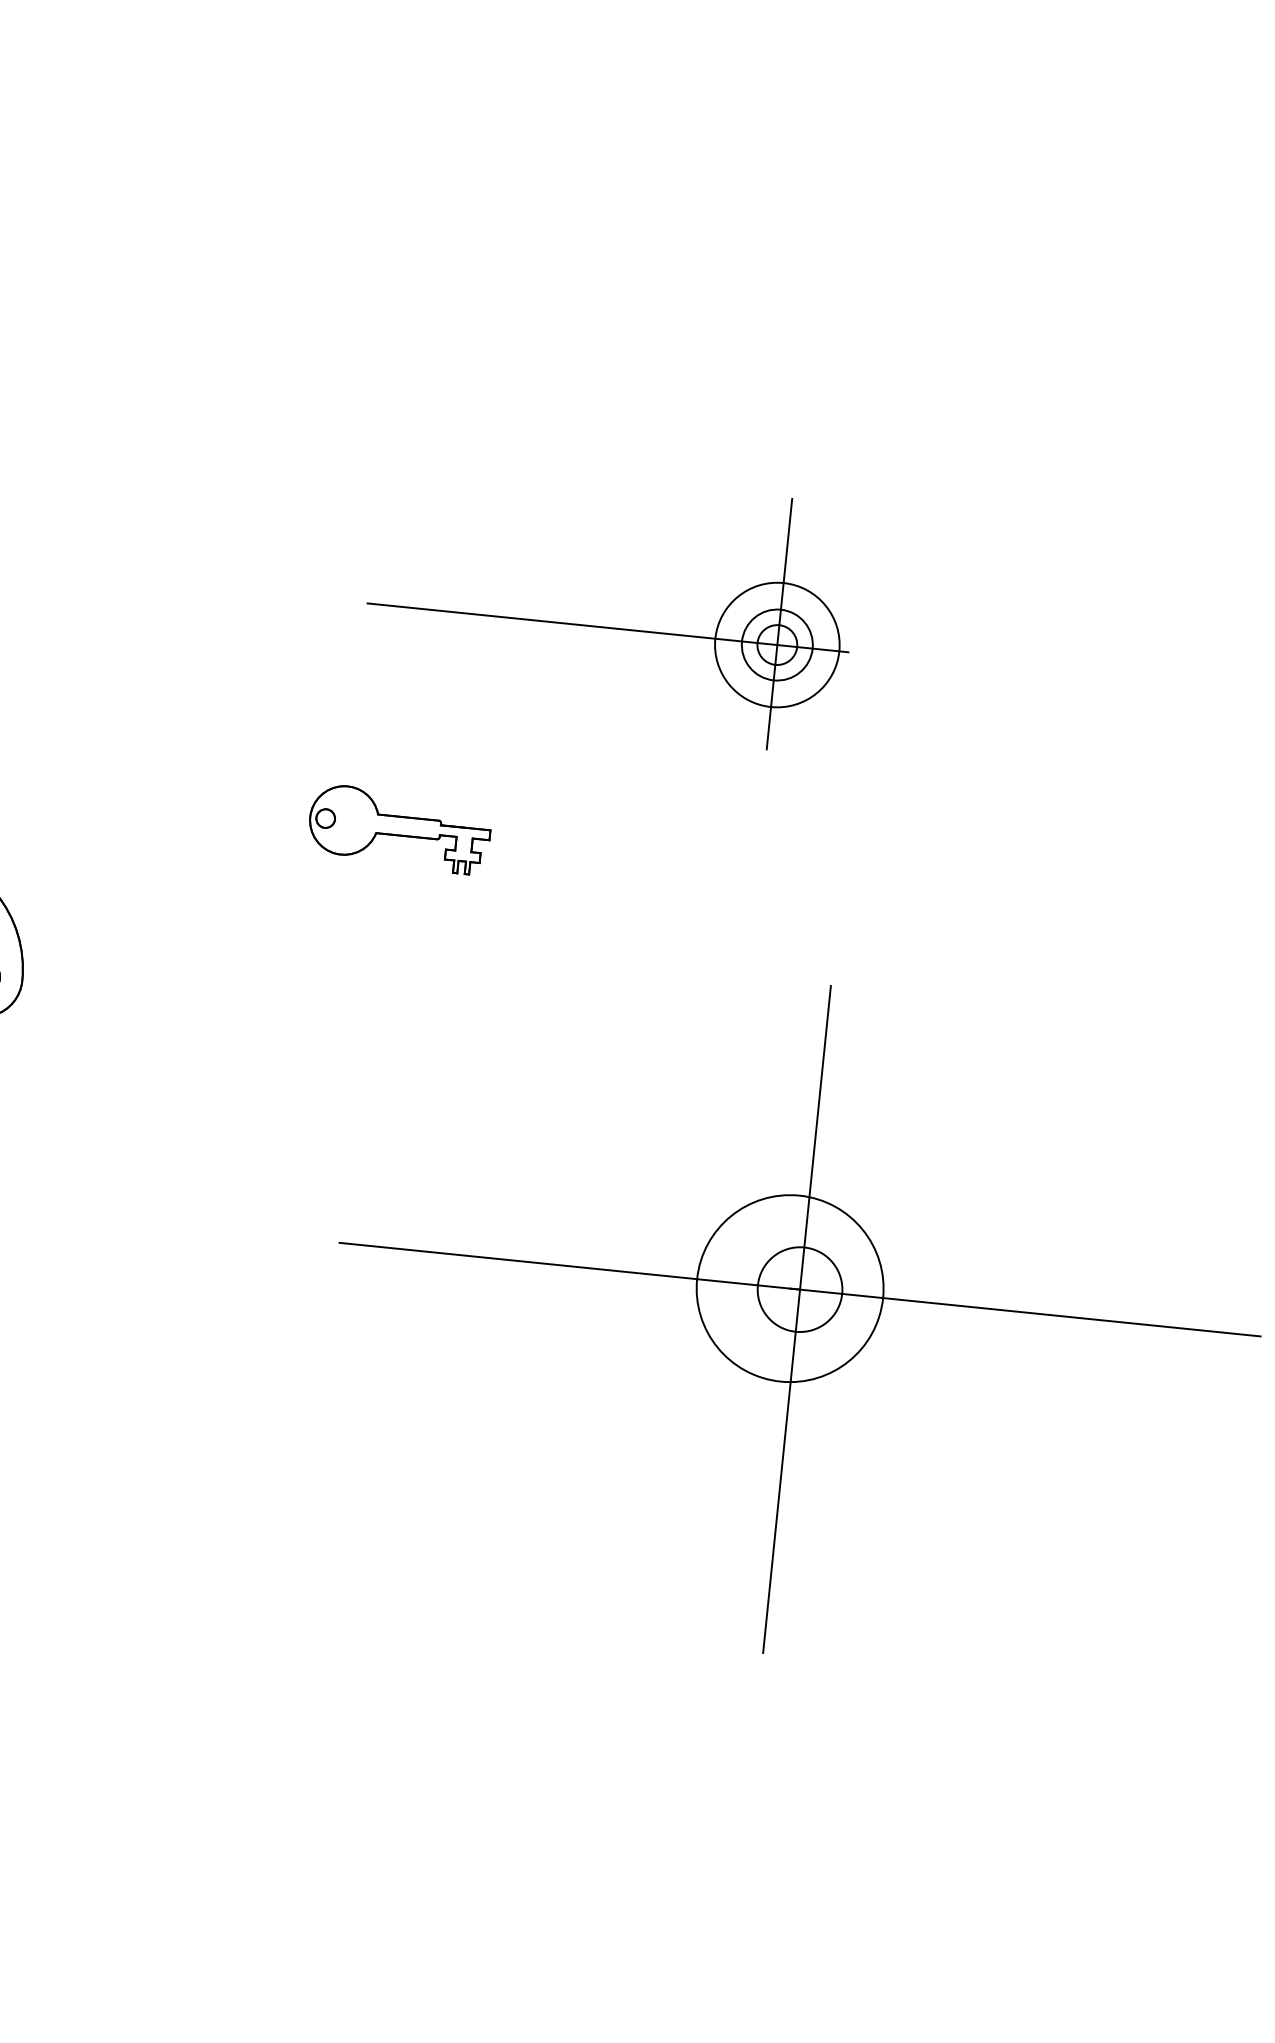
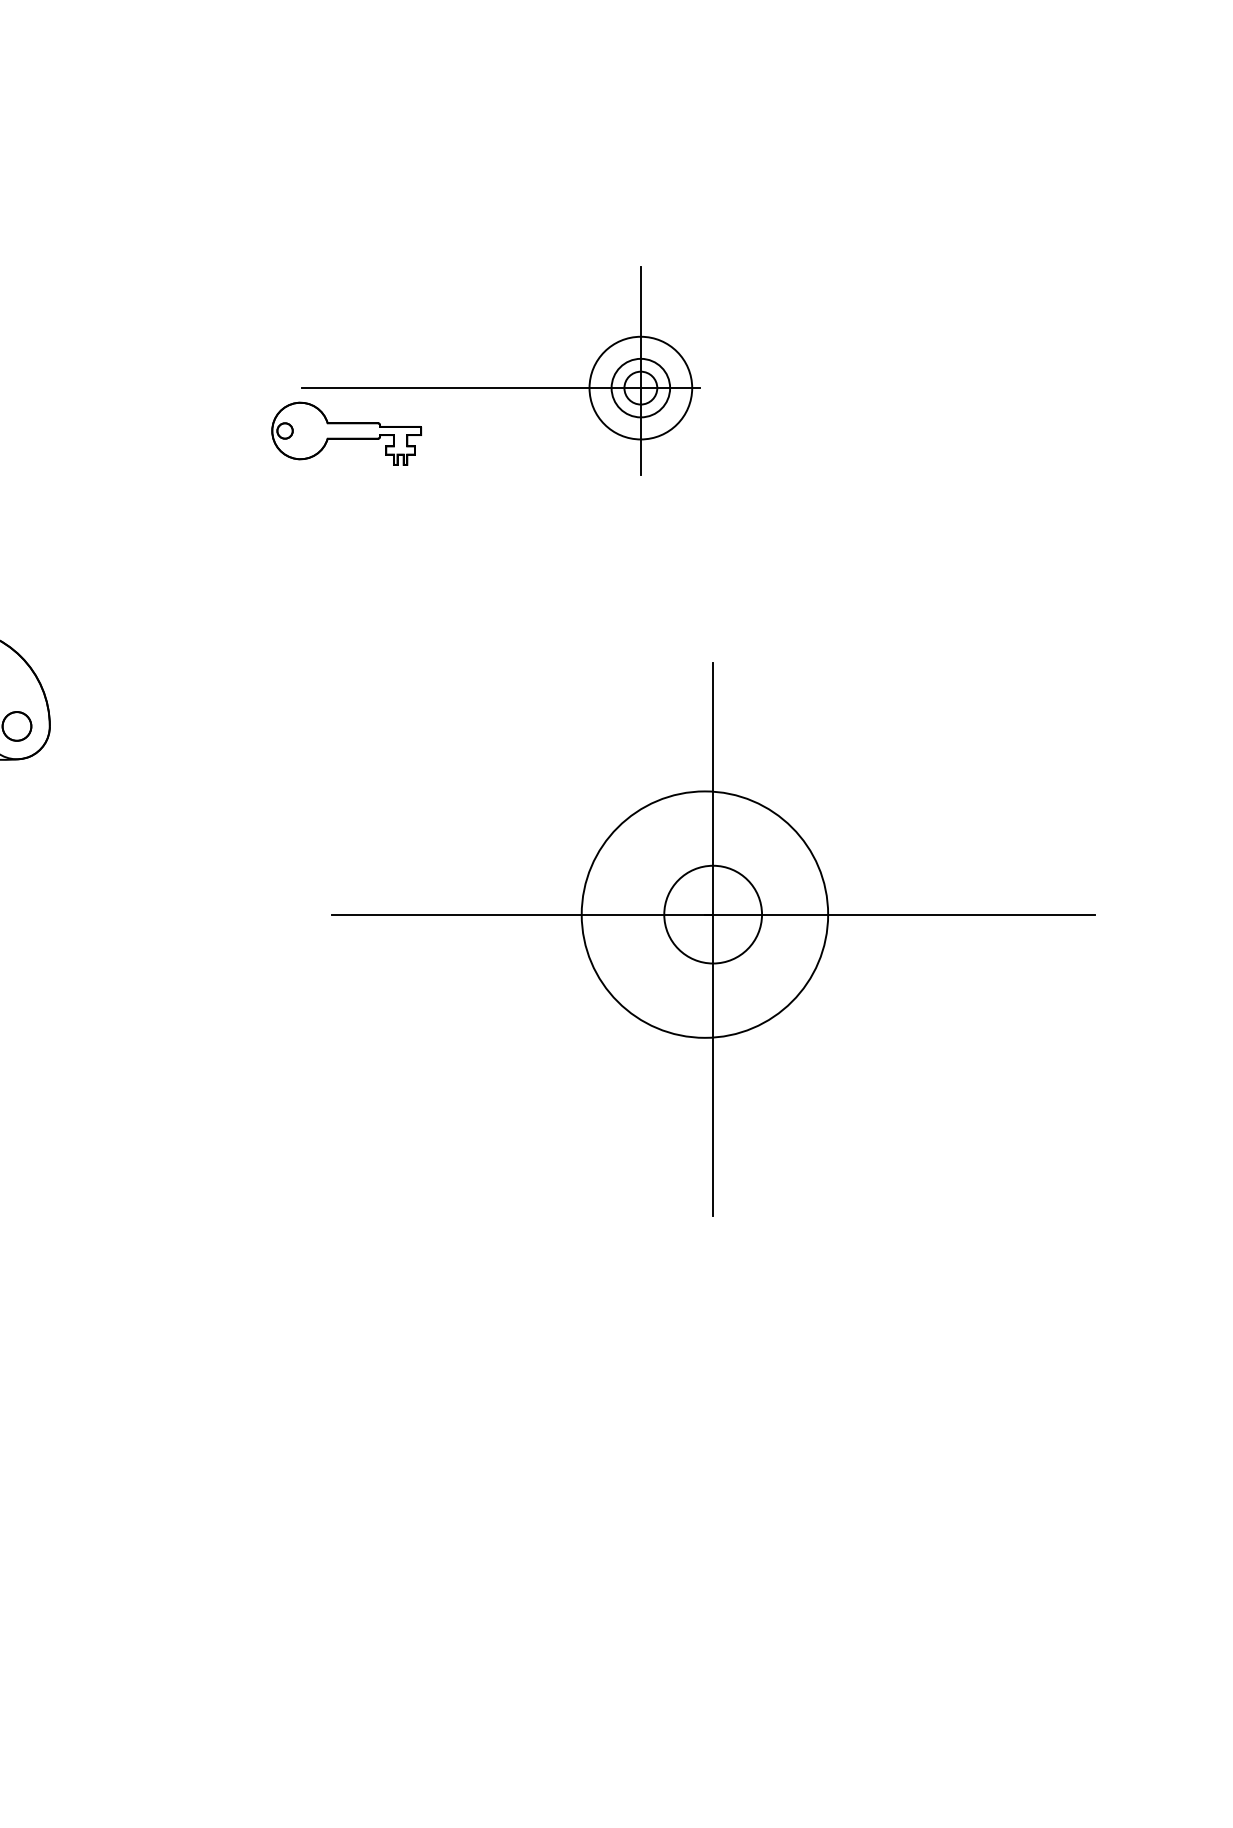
part: (399, 829) -> (346, 433), moved
circle: (789, 1288) -> (704, 914), size x1.6
circle: (800, 1289) -> (713, 914), size x1.4

